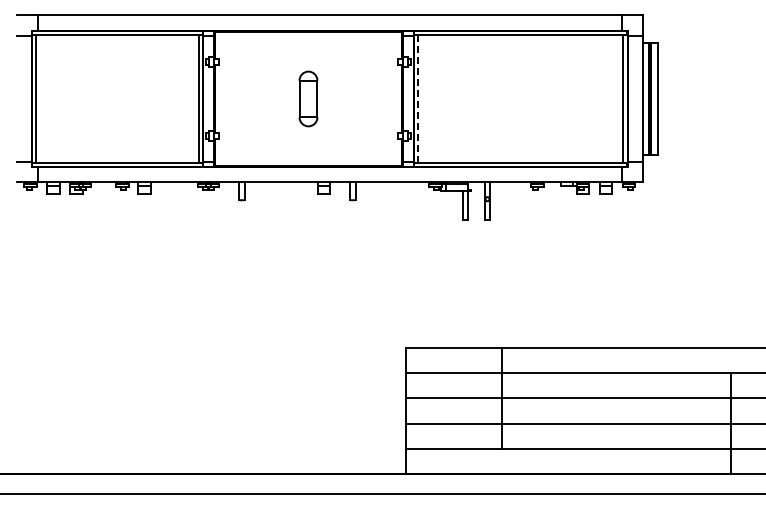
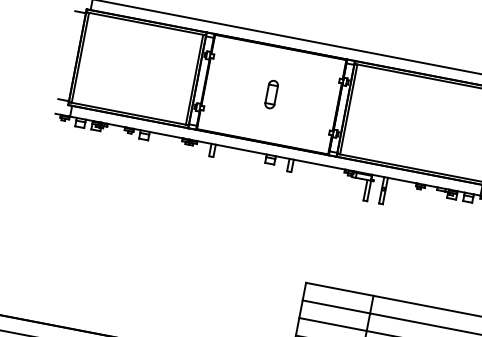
part: (308, 98) -> (271, 94), size x0.71
line: (418, 99) -> (348, 109), dashed -> solid

